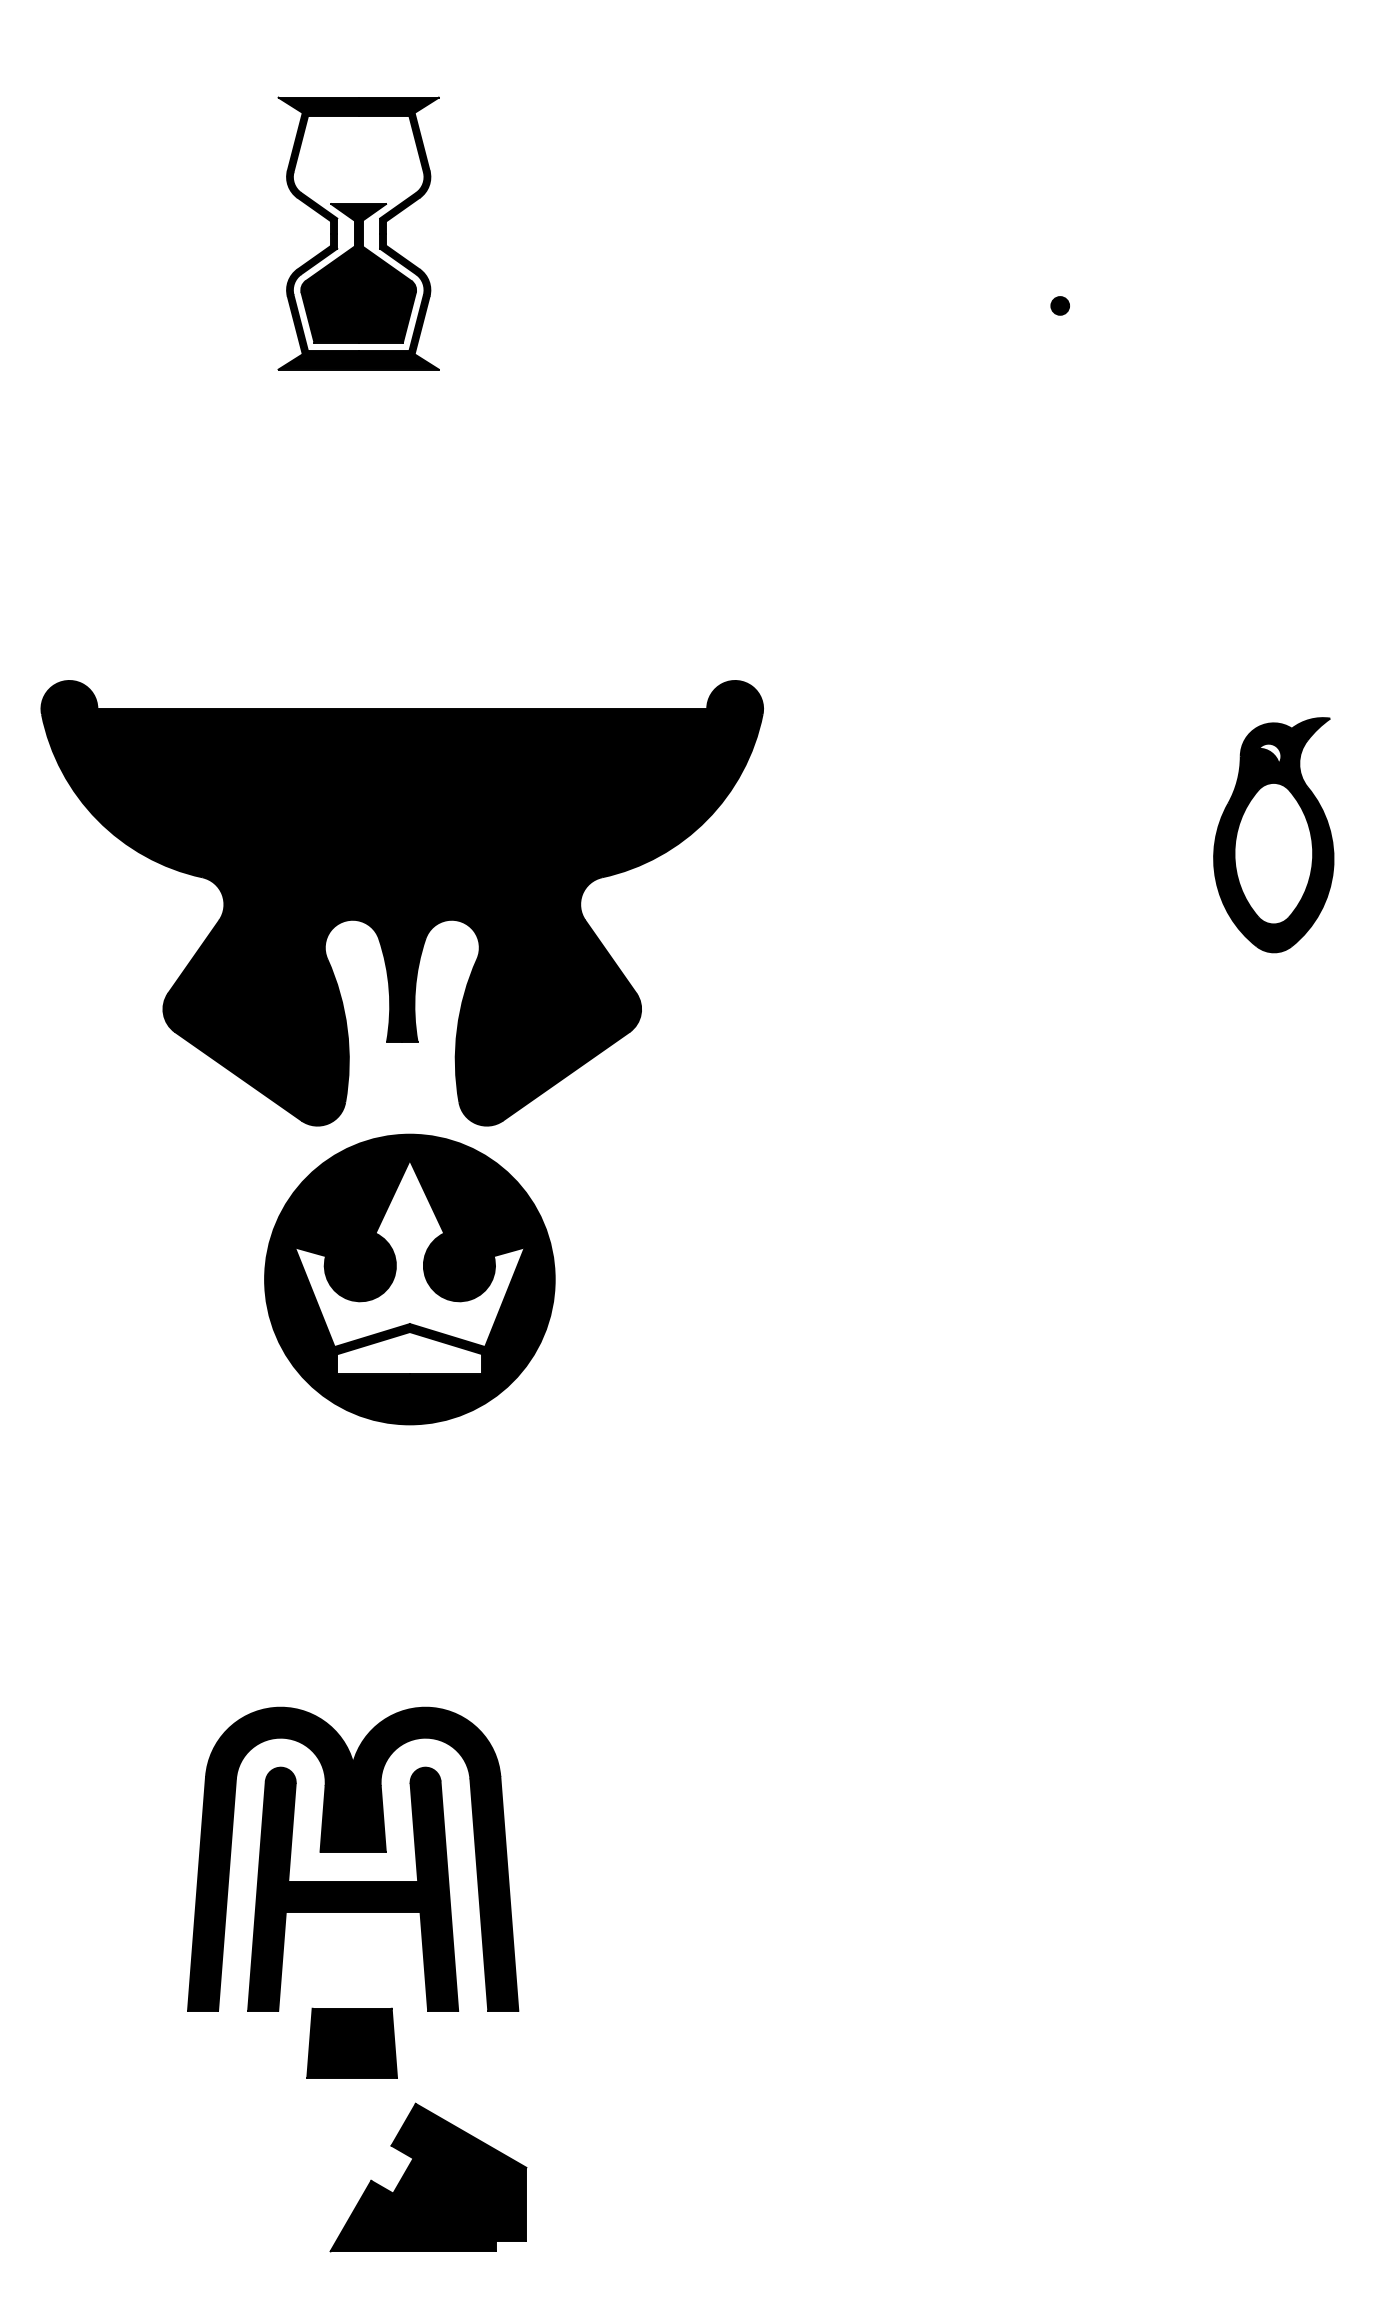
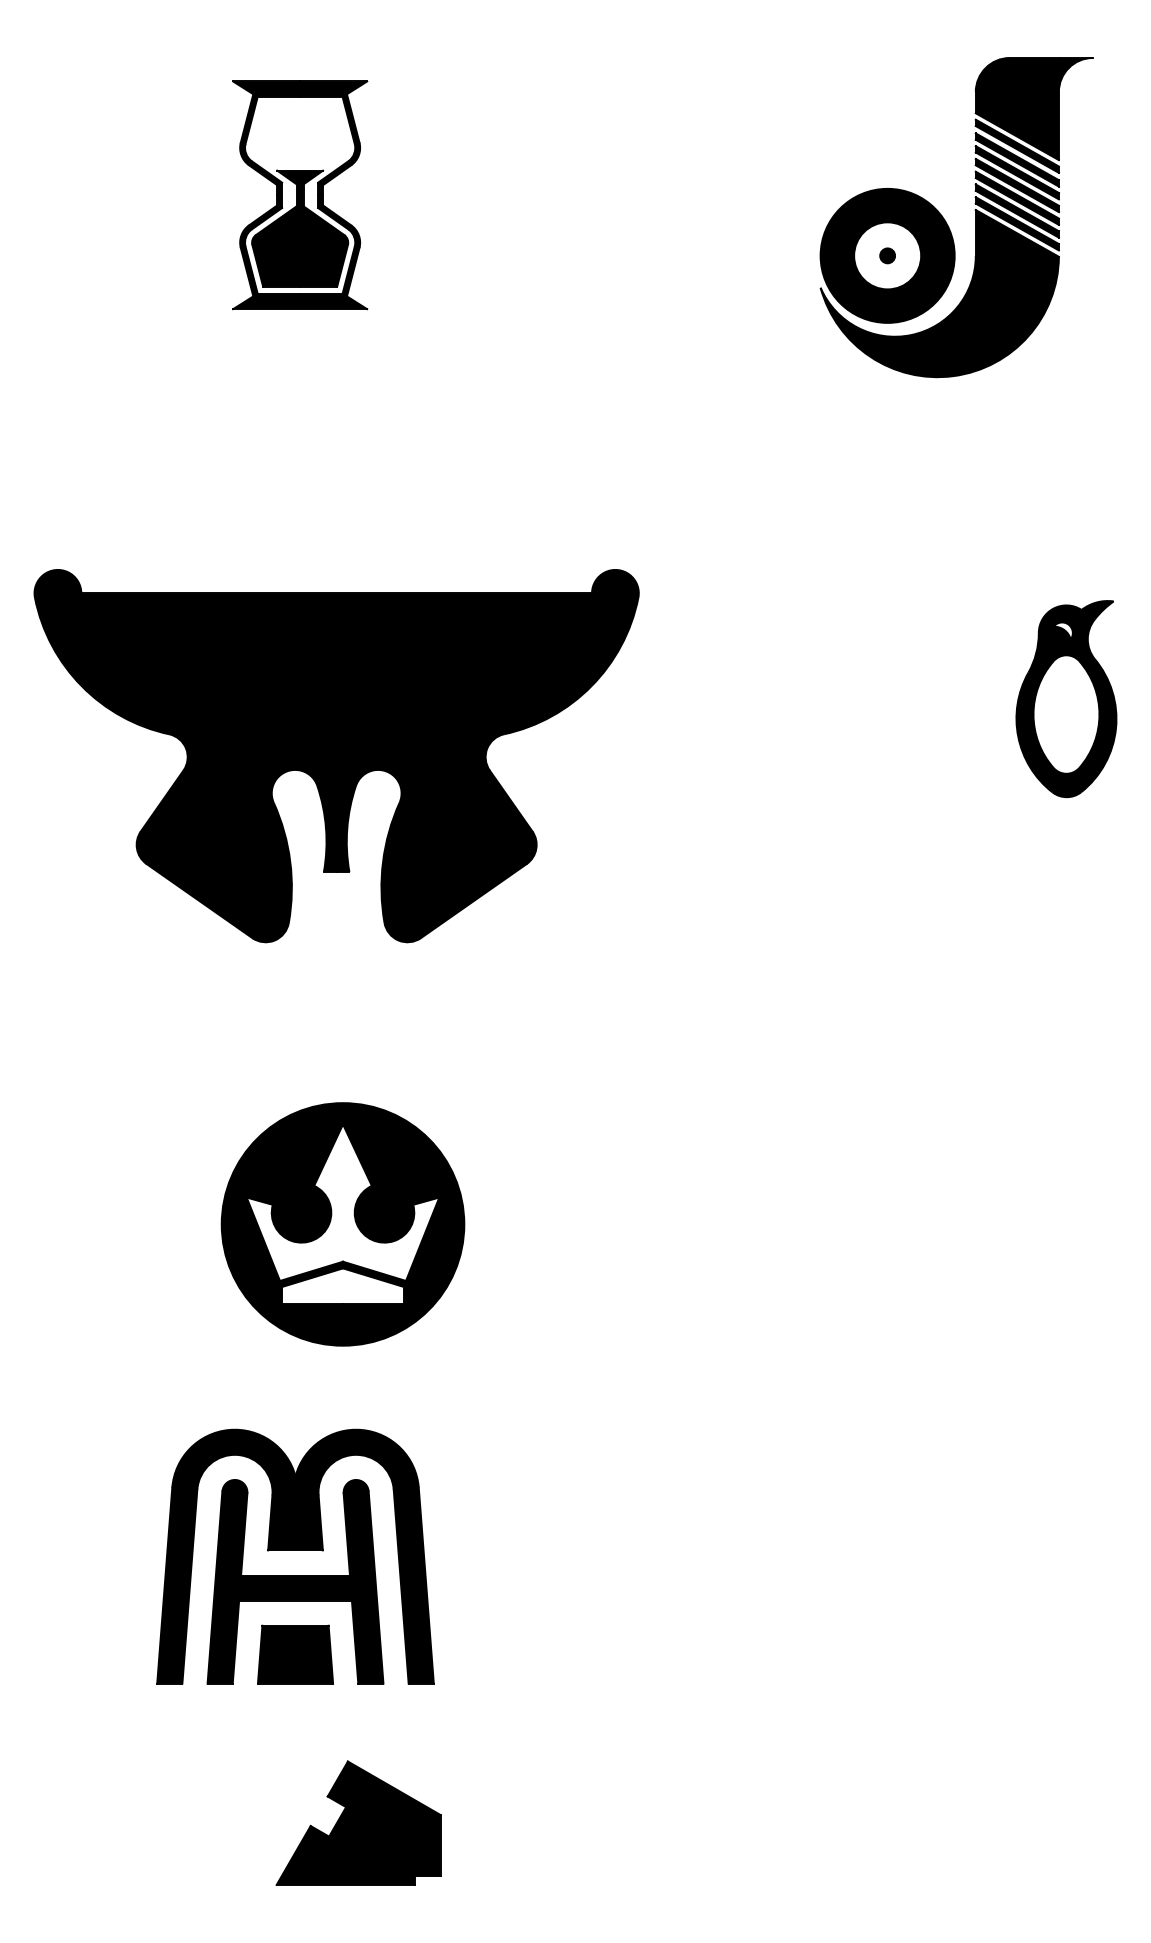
part: (1130, 265) -> (946, 222), added
part: (409, 1279) -> (342, 1224), moved
part: (351, 2042) -> (294, 1653), moved

